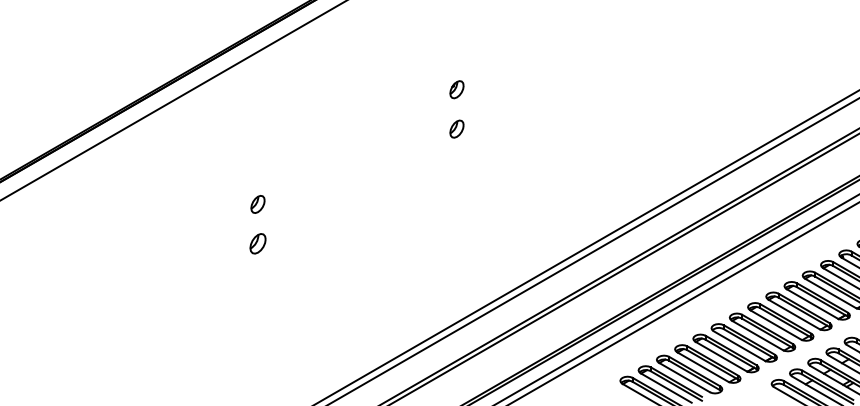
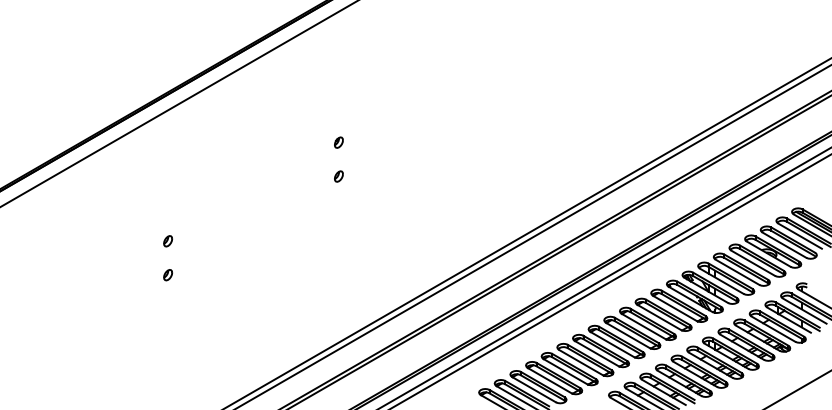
part: (456, 89) -> (338, 142), size x0.71
part: (456, 129) -> (338, 176), size x0.71
part: (257, 204) -> (167, 241), size x0.71
part: (257, 244) -> (167, 275), size x0.62

